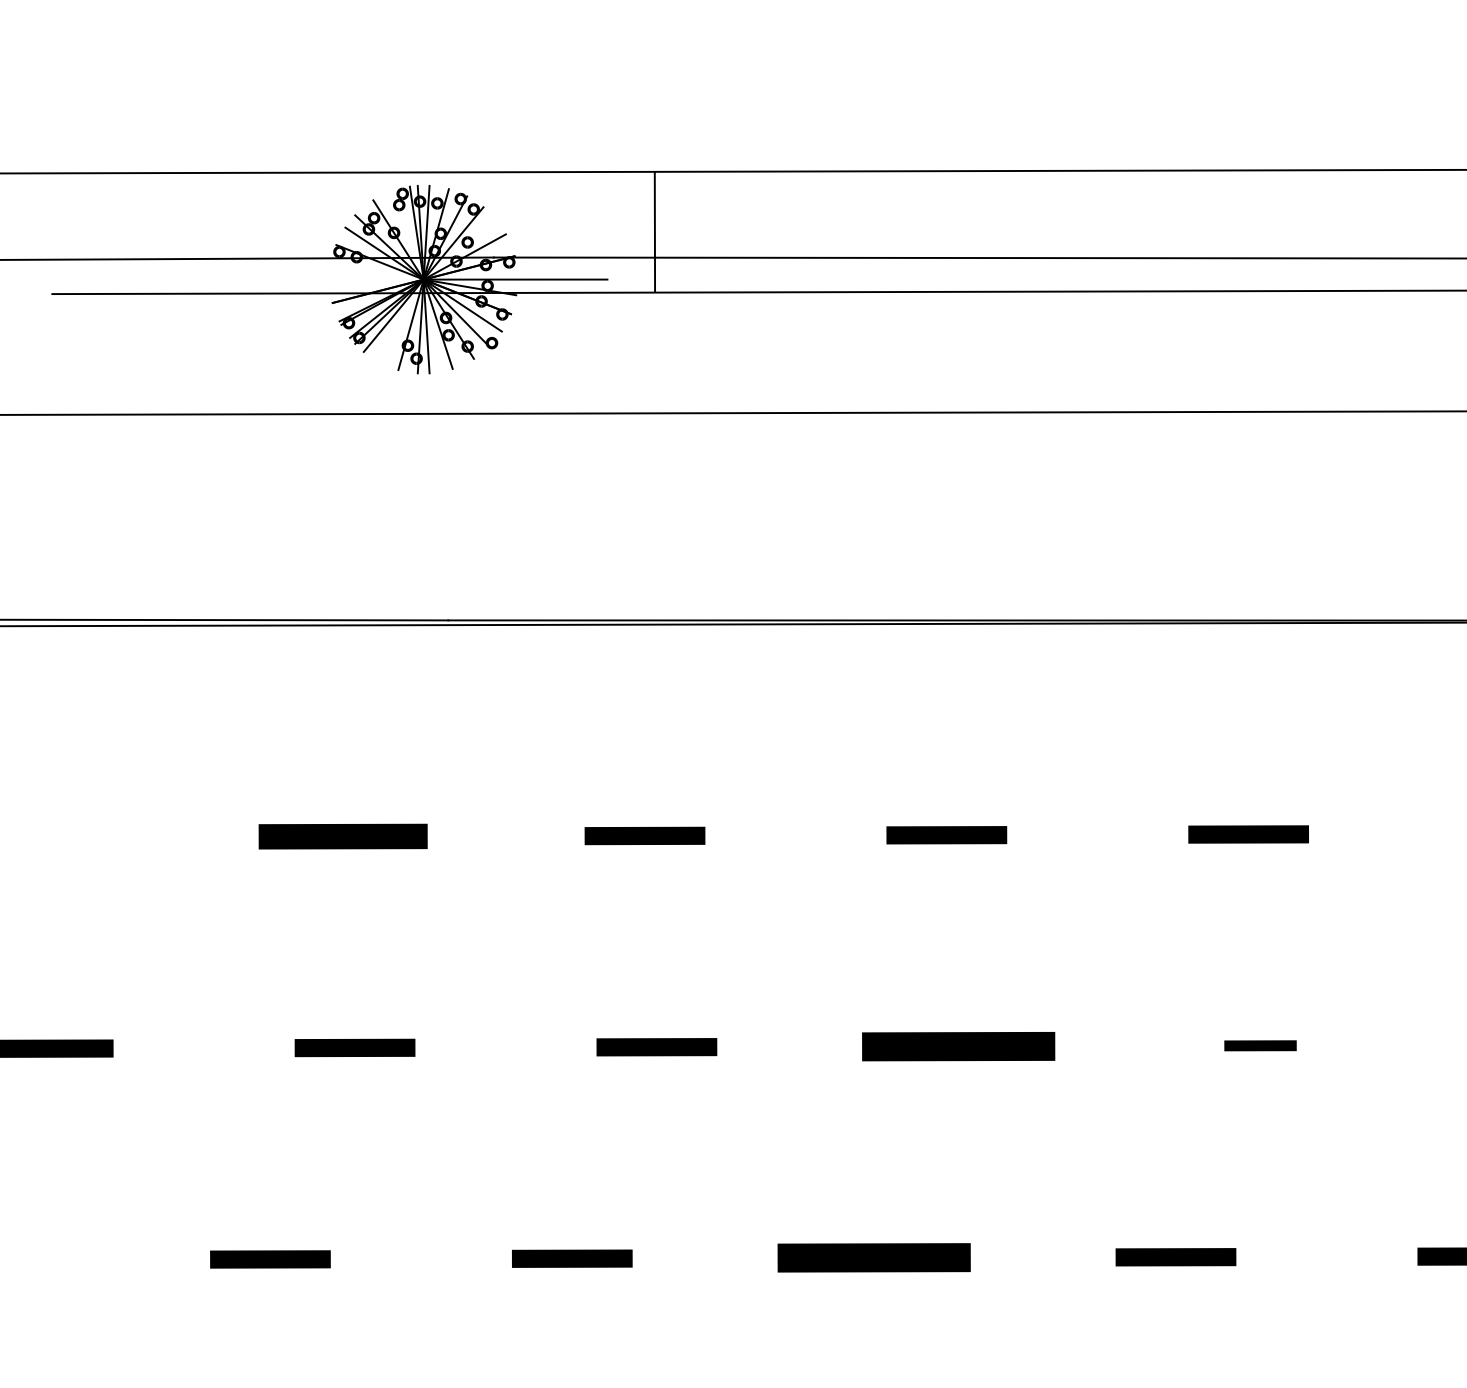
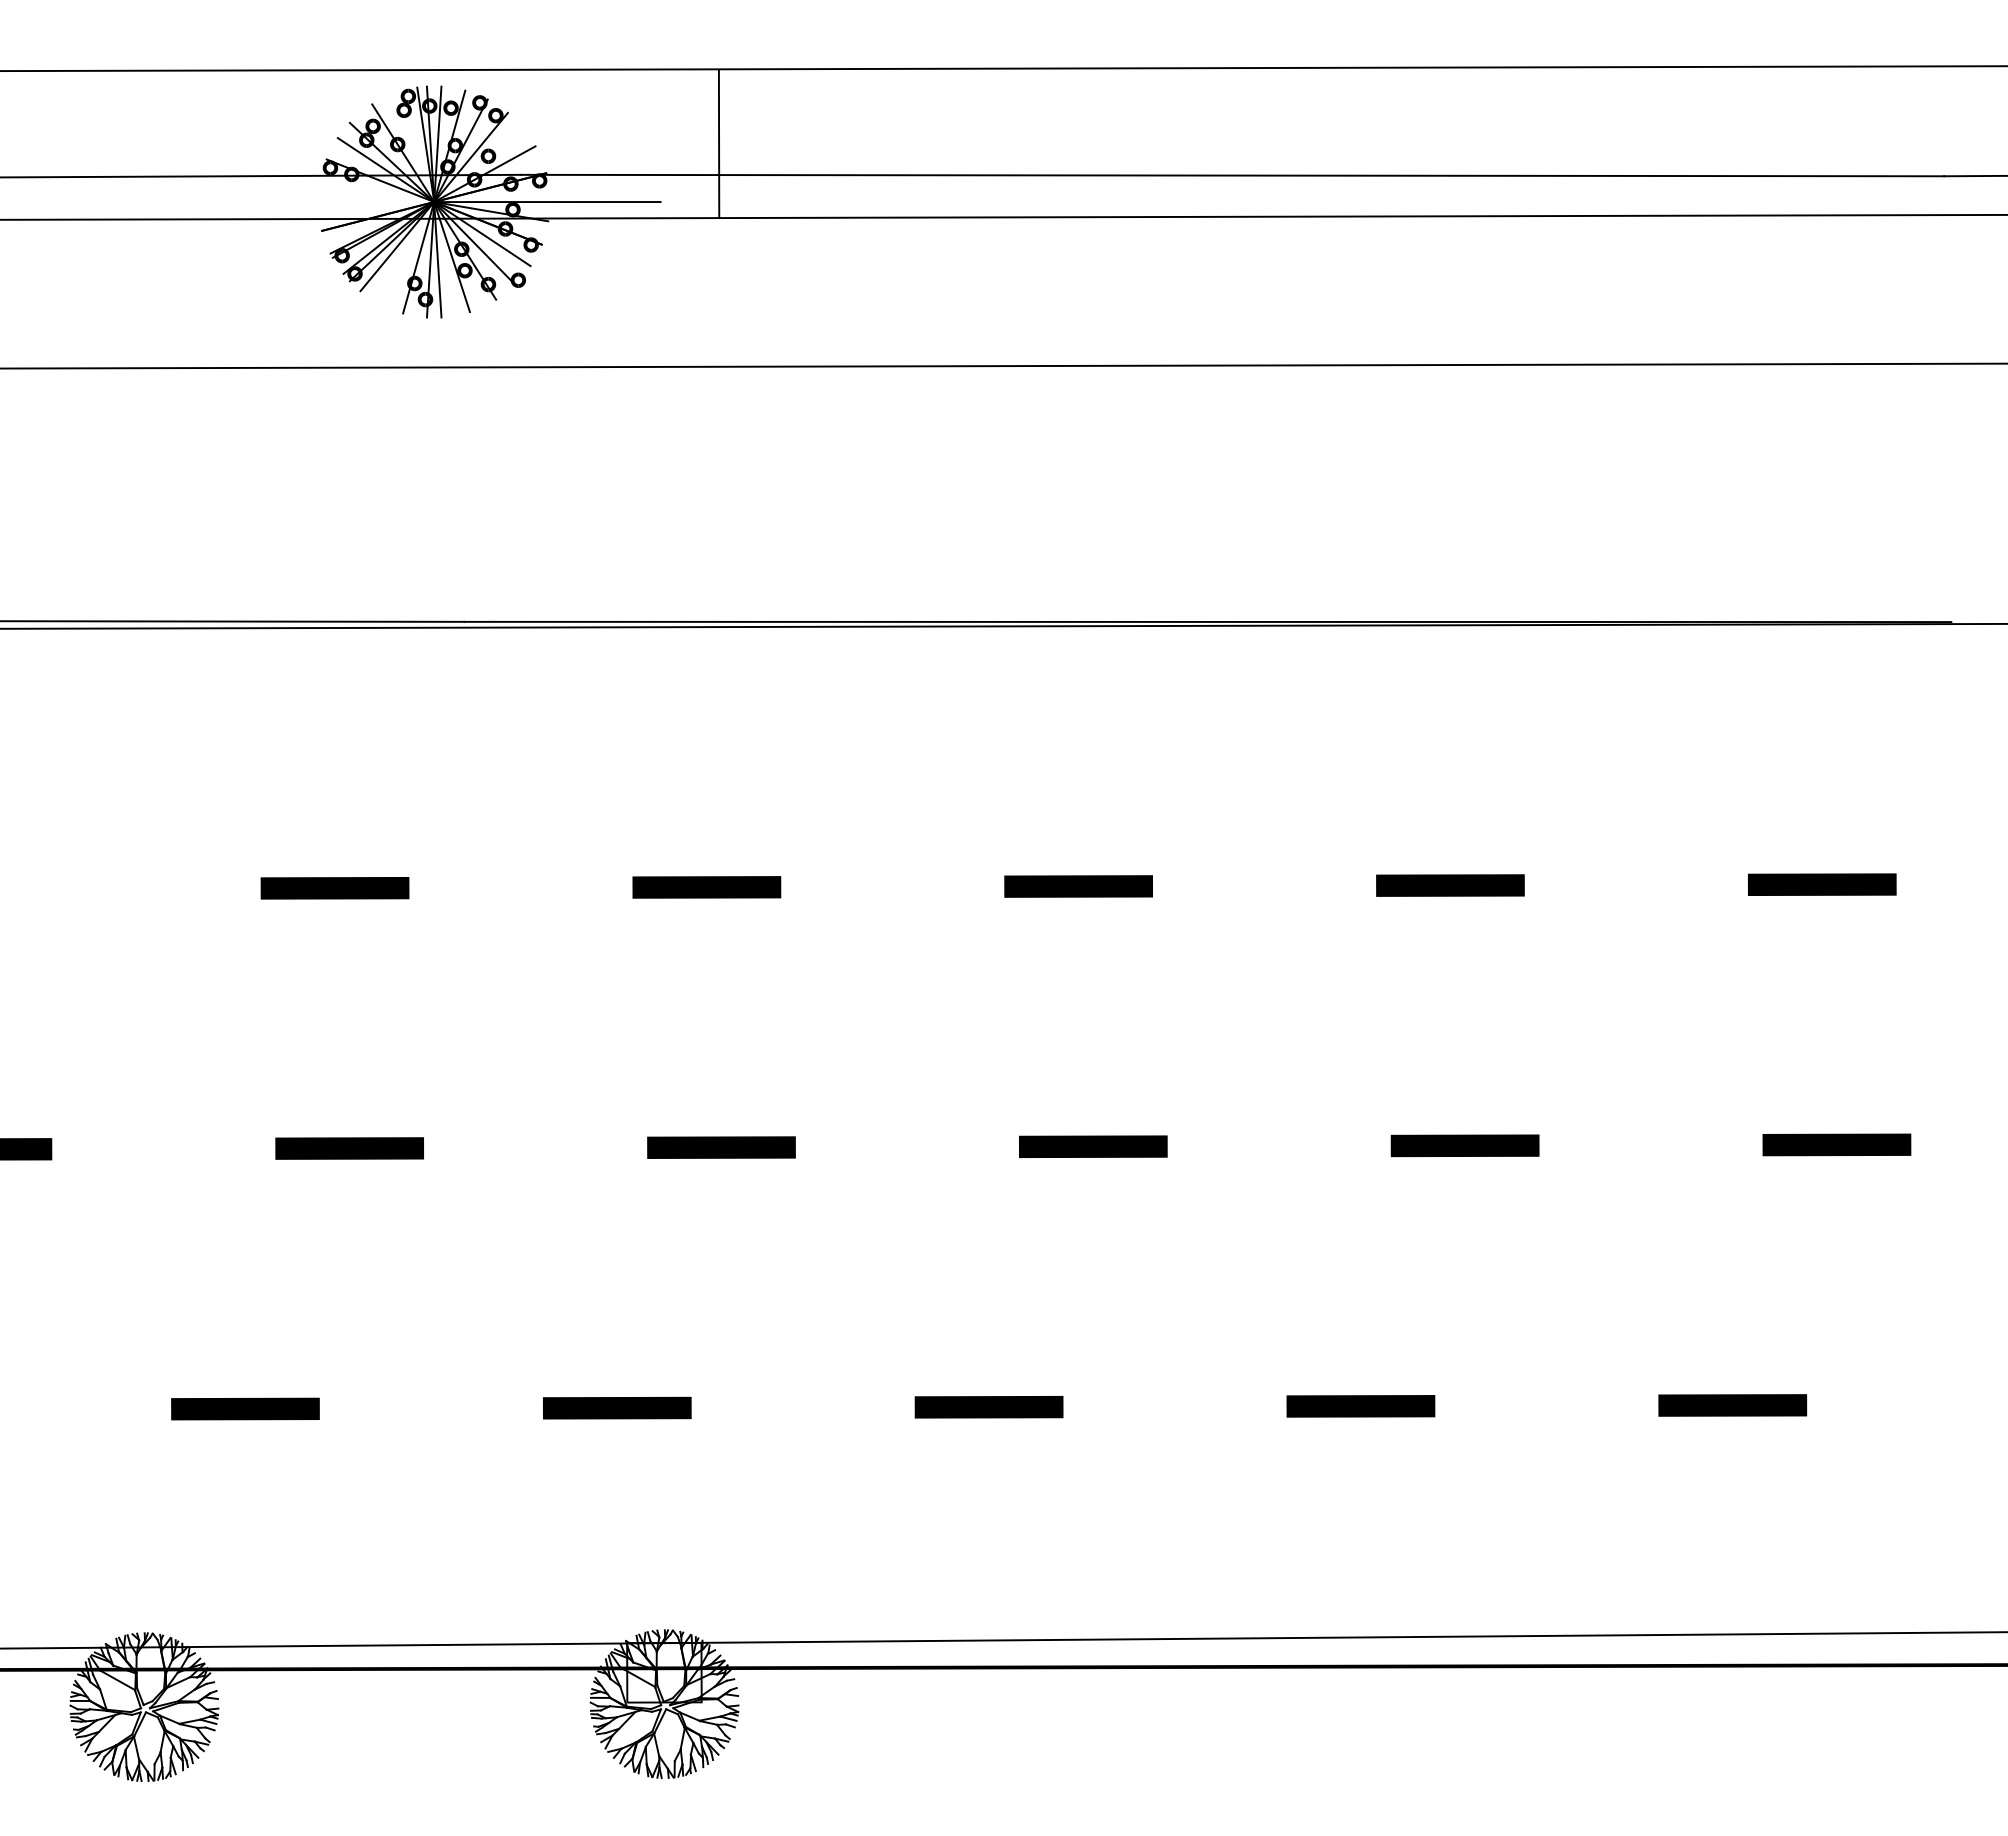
part: (342, 836) -> (334, 888), size x0.71
part: (1260, 1045) -> (1464, 1145), size x1.67
part: (958, 1046) -> (1093, 1146), size x0.62
part: (873, 1258) -> (988, 1407), size x0.62

